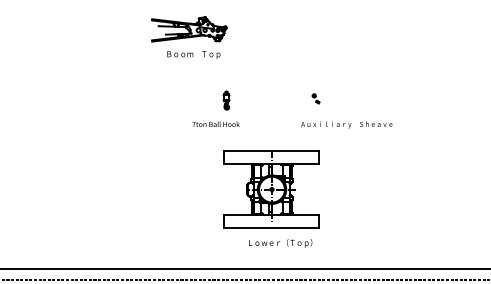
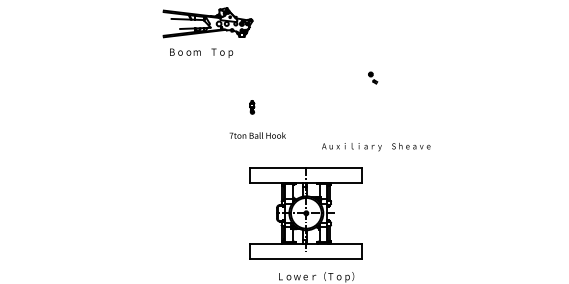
text: (193, 54) -> (201, 52), moved
part: (315, 98) -> (372, 77), moved
part: (226, 100) -> (252, 107), size x0.6
text: (215, 123) -> (256, 134), moved
text: (346, 124) -> (375, 146), moved

